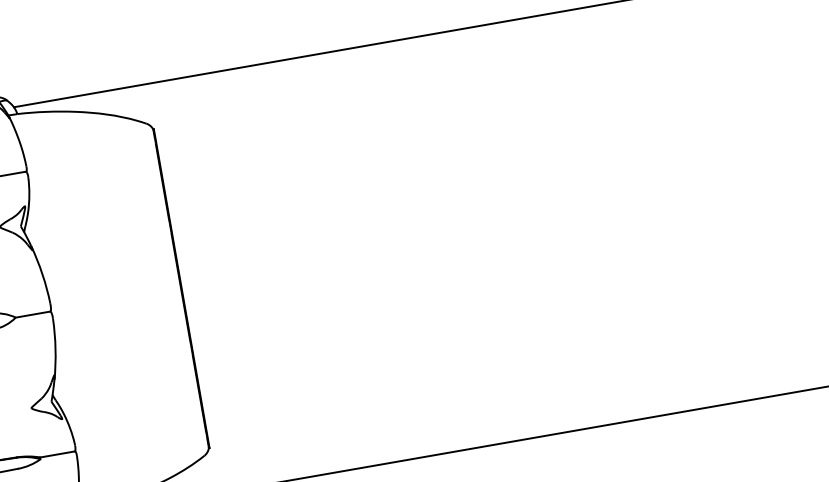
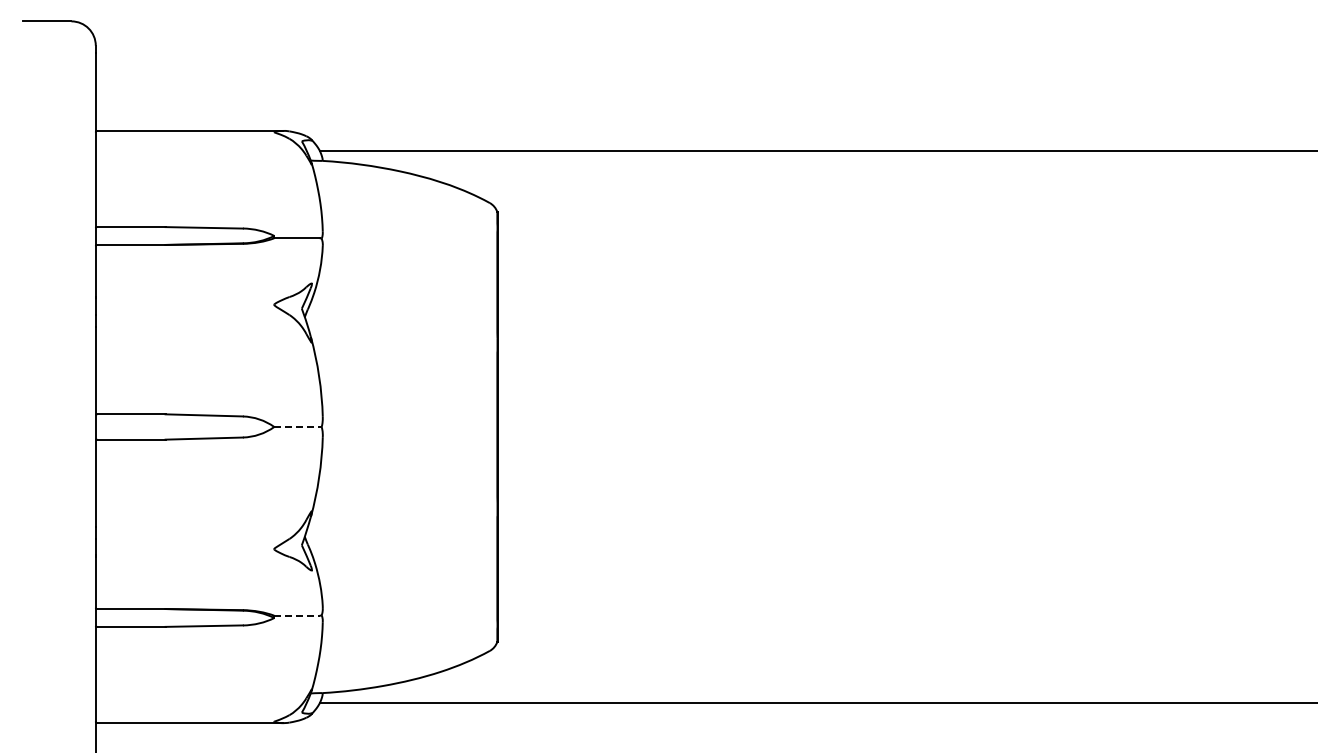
line: (32, 314) -> (296, 426), solid -> dashed
line: (56, 454) -> (296, 615), solid -> dashed

